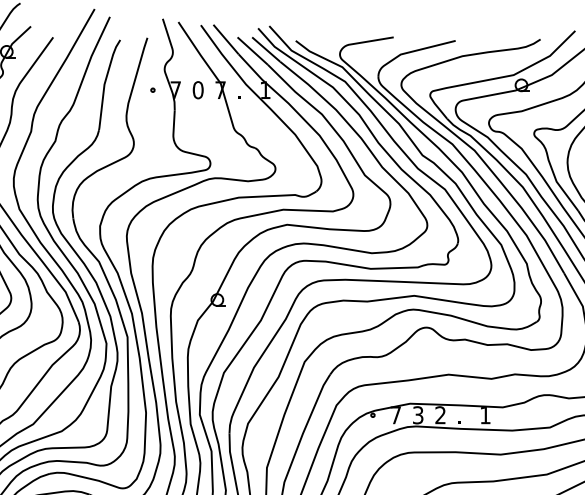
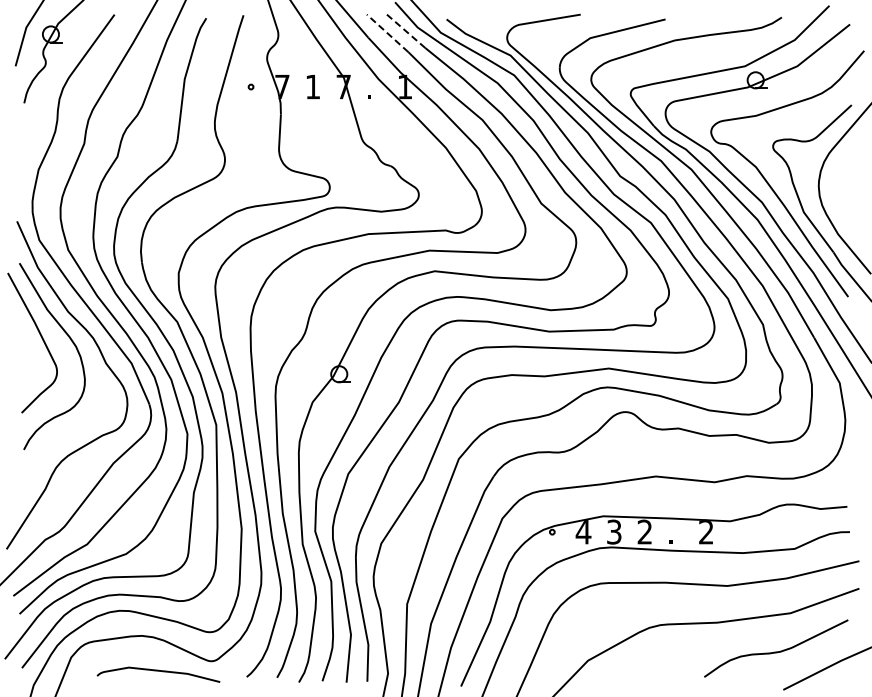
line: (265, 49) -> (405, 31), solid -> dashed
line: (252, 51) -> (387, 33), solid -> dashed
text: (197, 89) -> (312, 86), 0 -> 1
text: (395, 415) -> (583, 532), 7 -> 4
text: (485, 415) -> (706, 532), 1 -> 2

